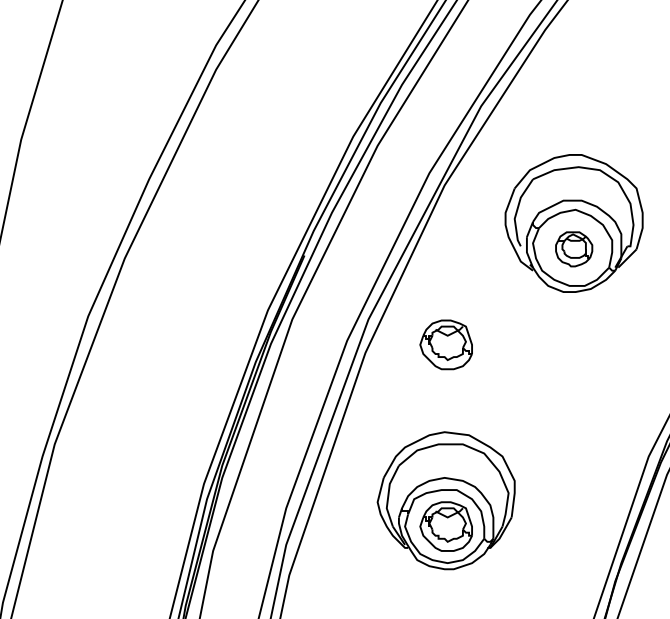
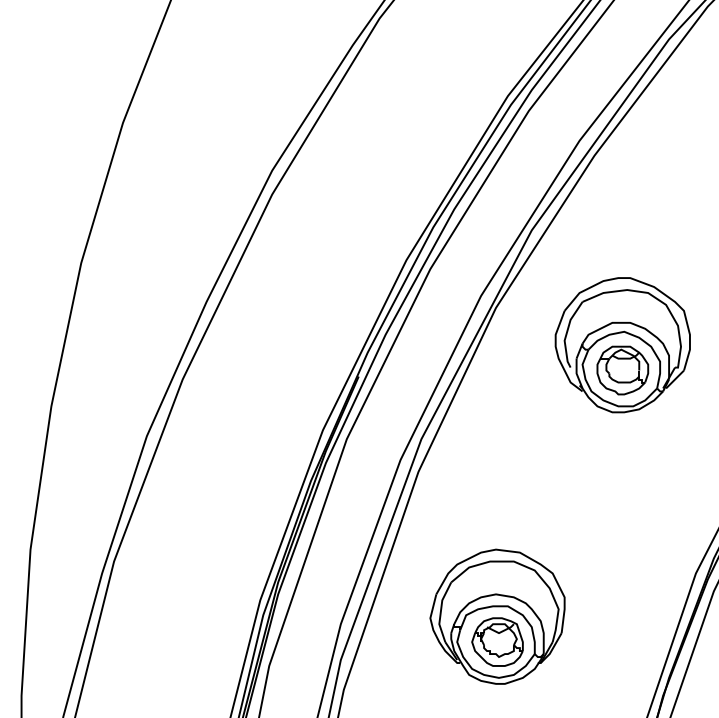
part: (573, 249) -> (622, 370), size x1.43
part: (446, 344) -> (497, 463), removed

